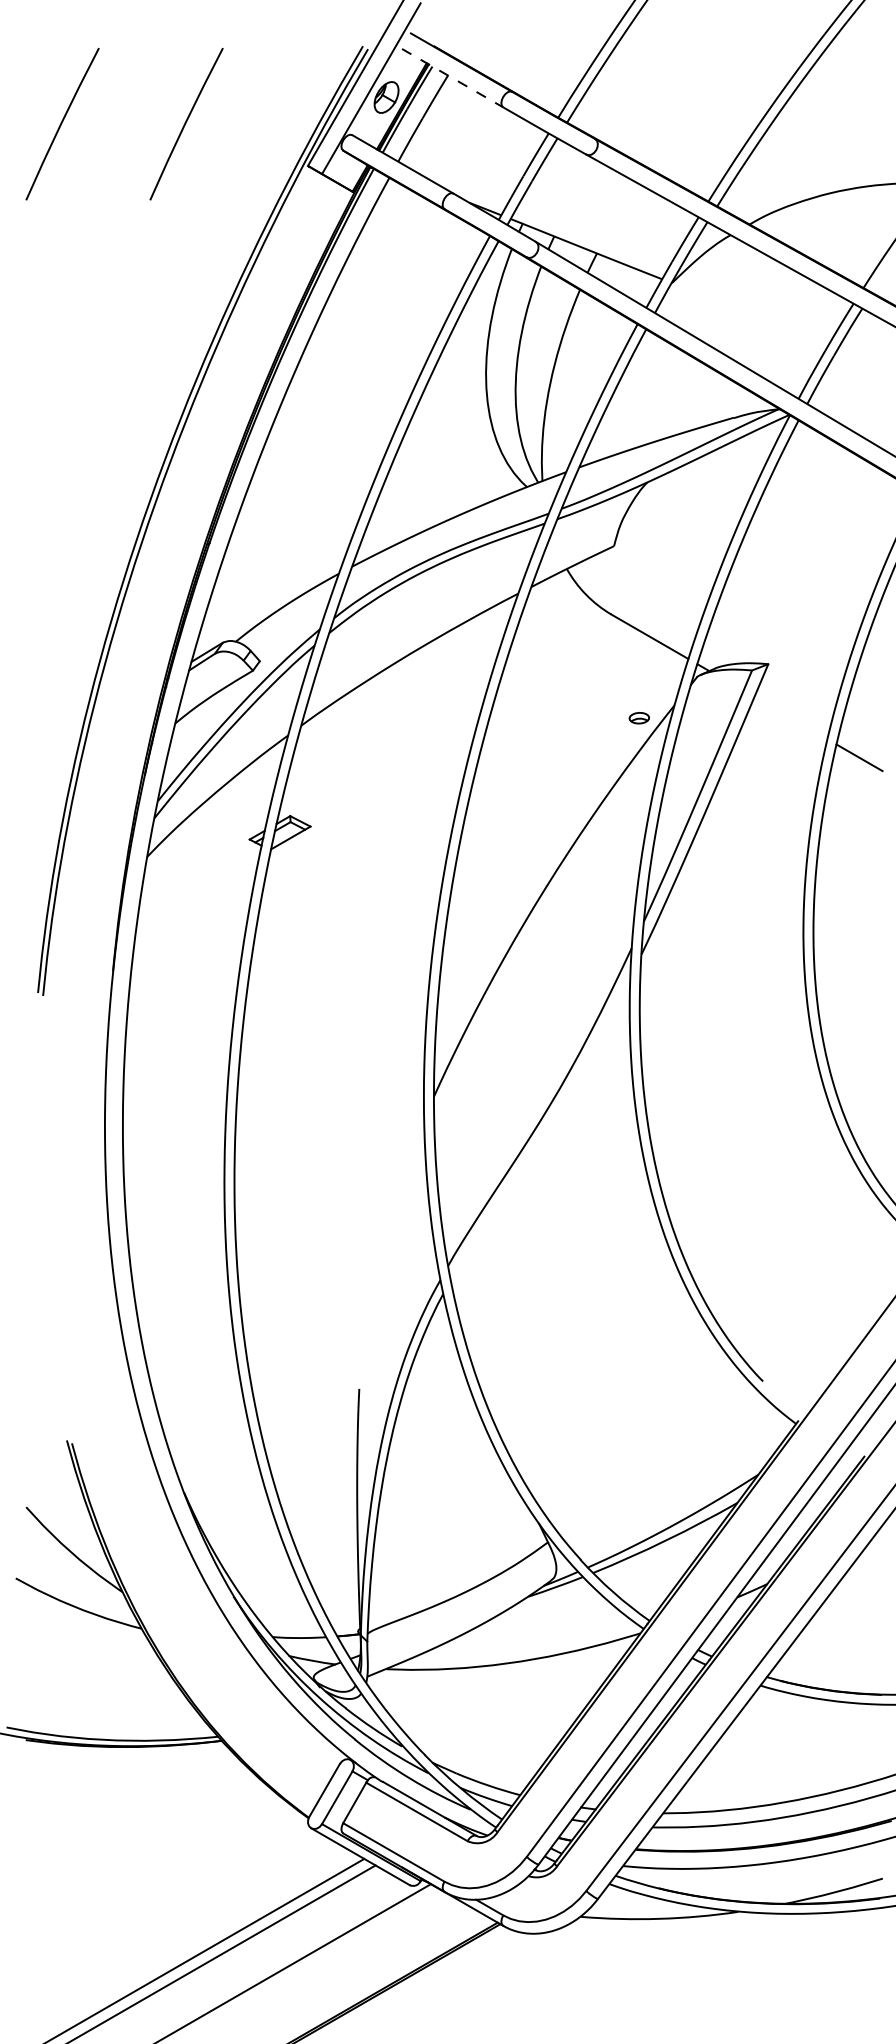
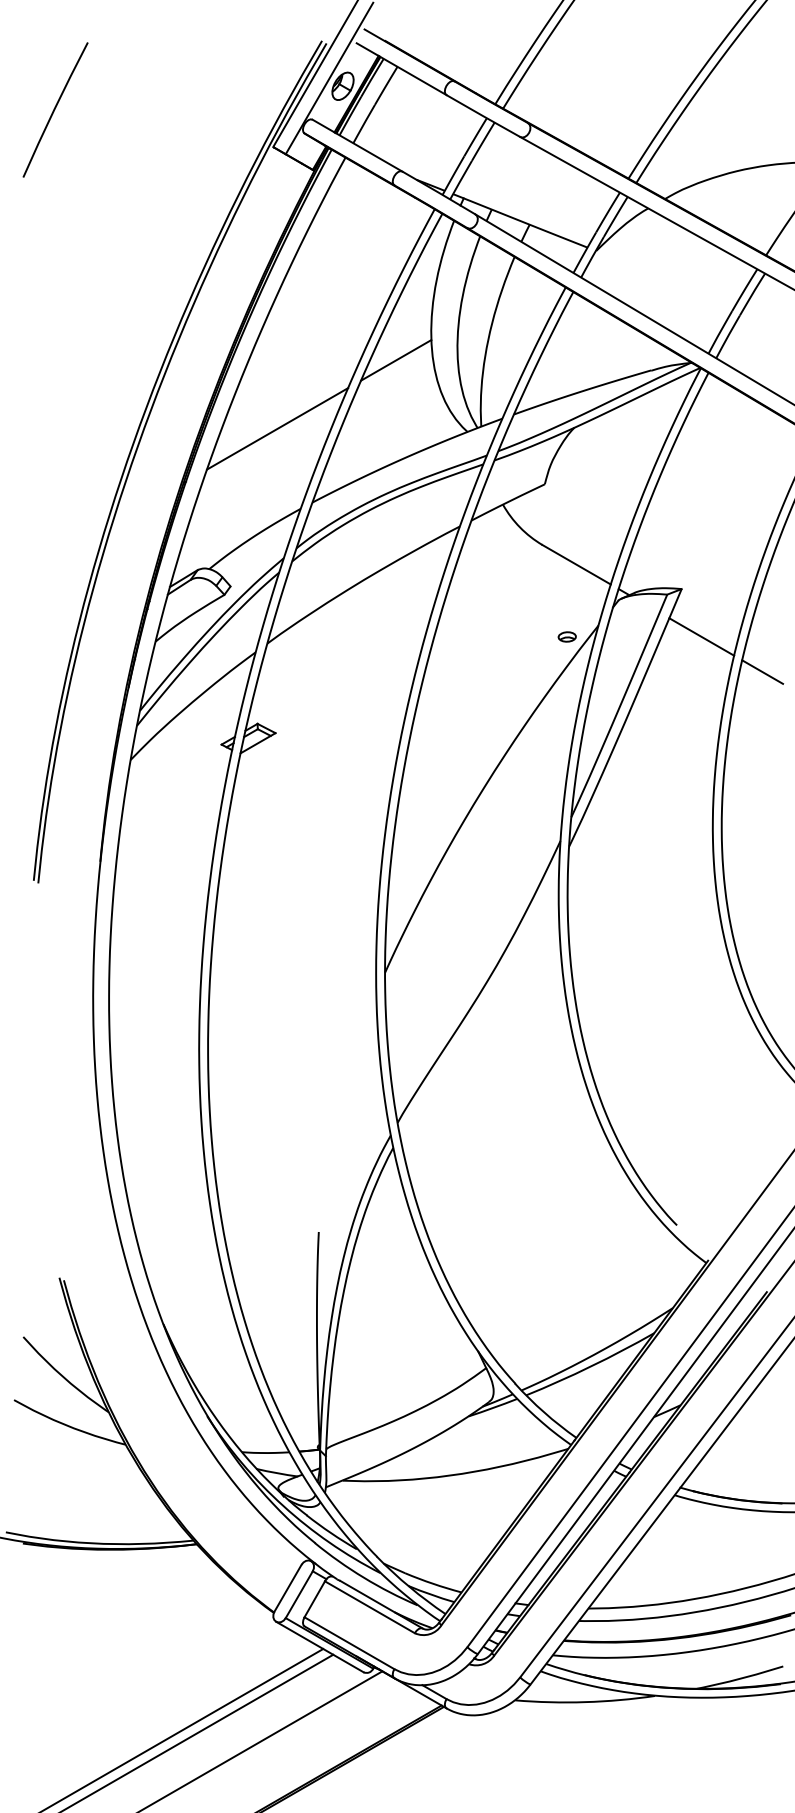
line: (452, 78) -> (401, 69), dashed -> solid
line: (186, 123) -> (165, 109), removed
line: (446, 406) -> (396, 360), added
line: (312, 483) -> (277, 428), added
line: (790, 717) -> (701, 636), added

